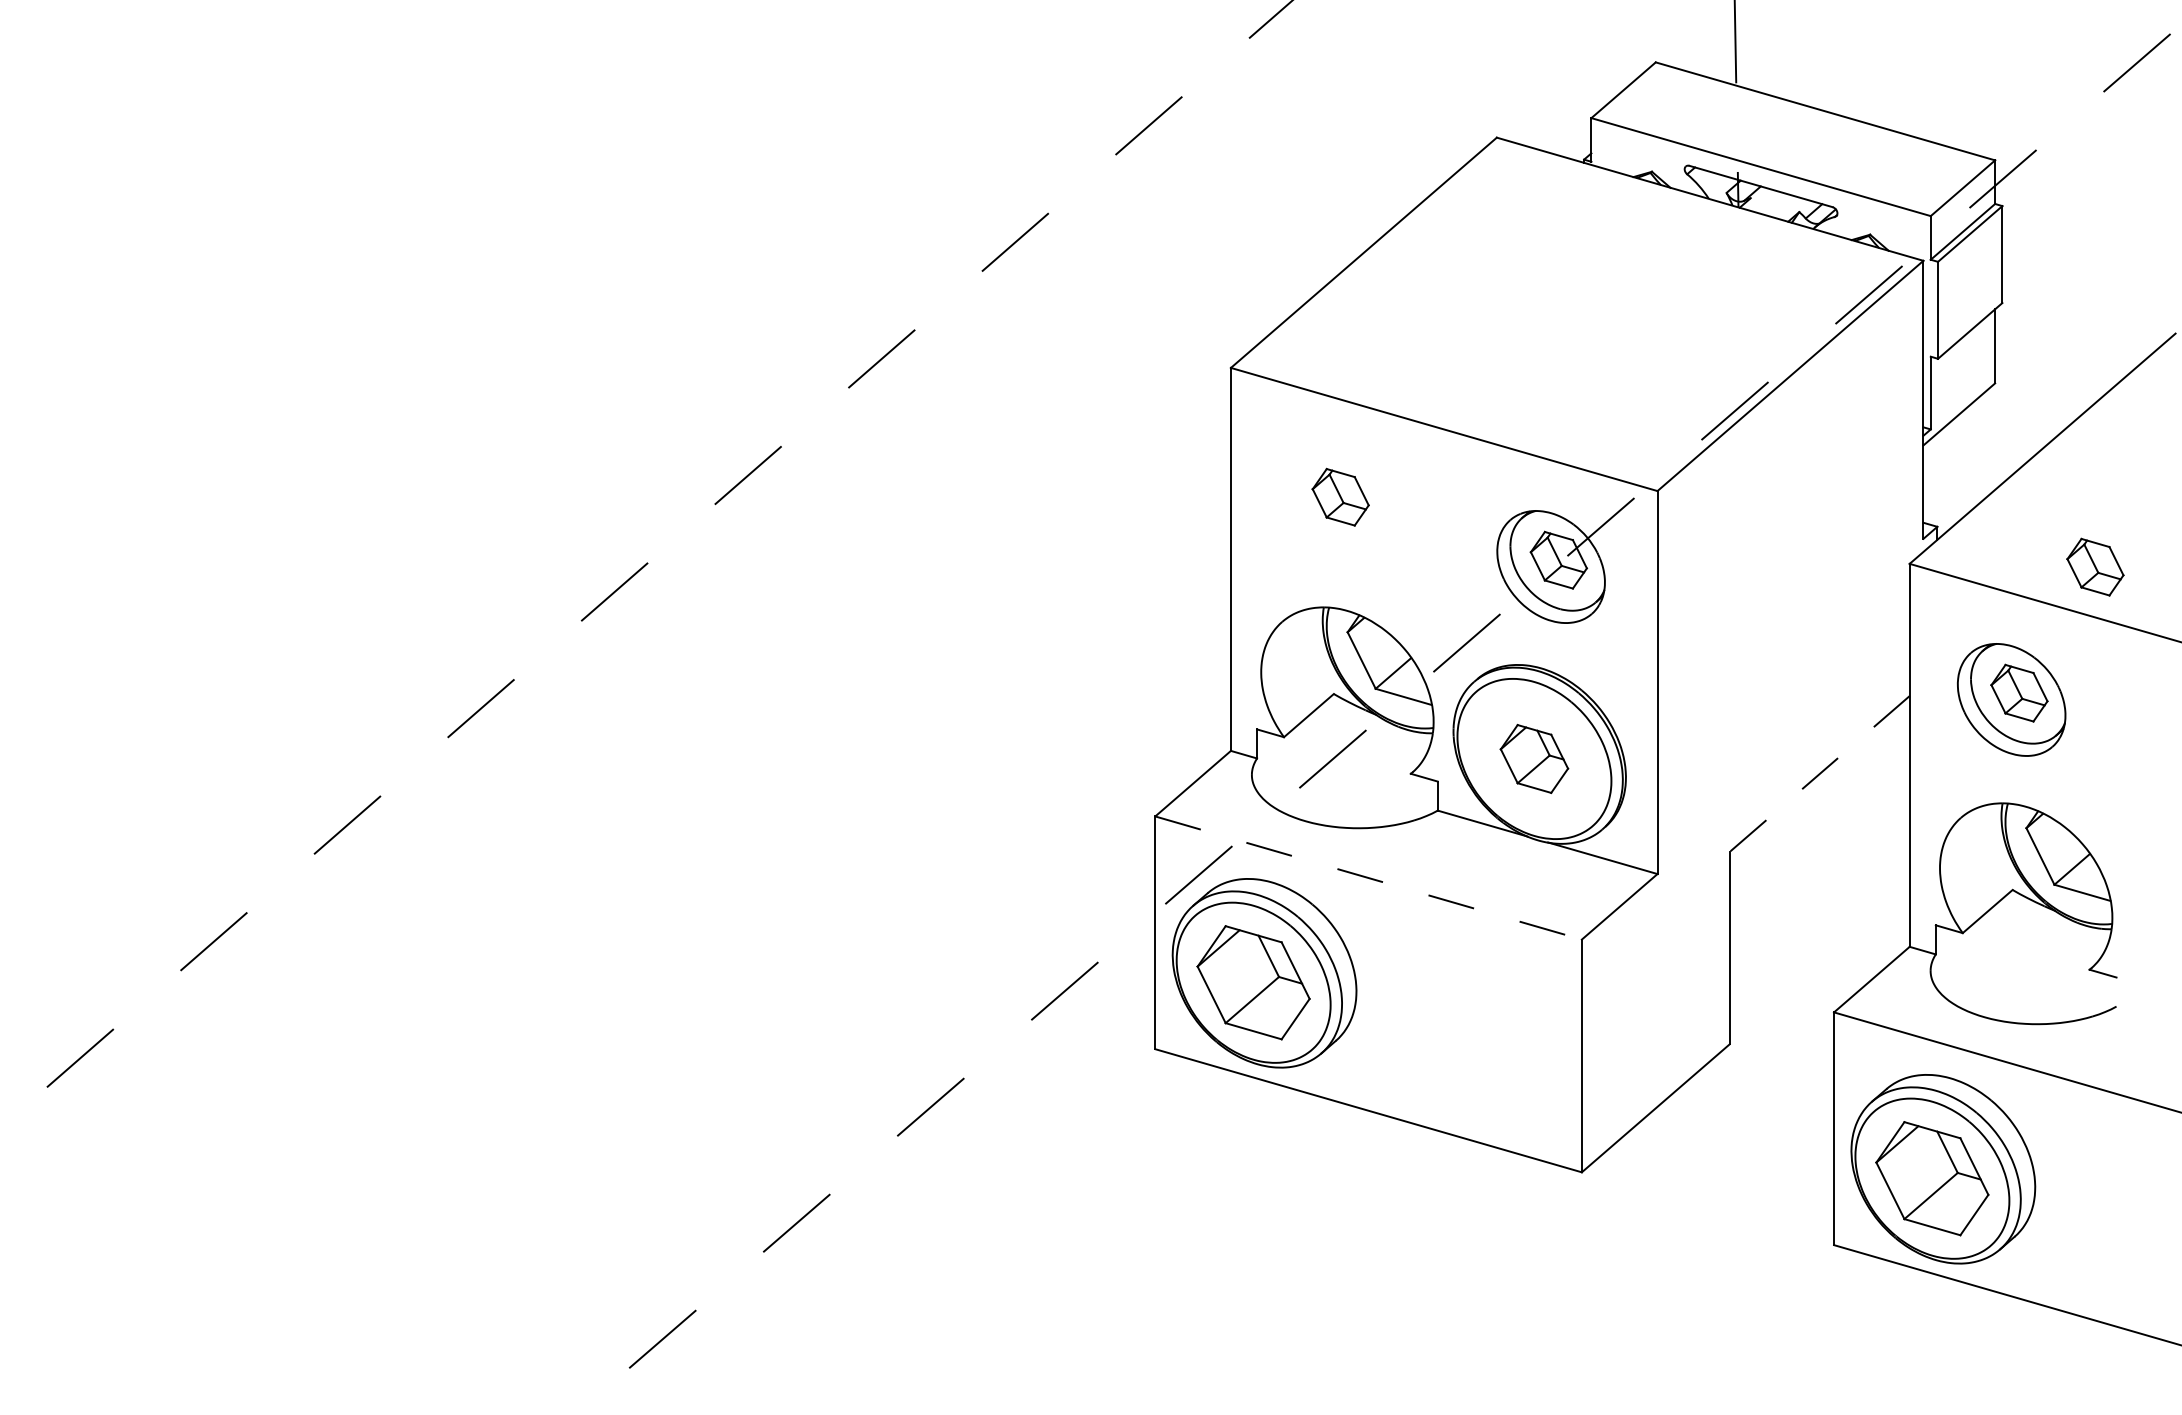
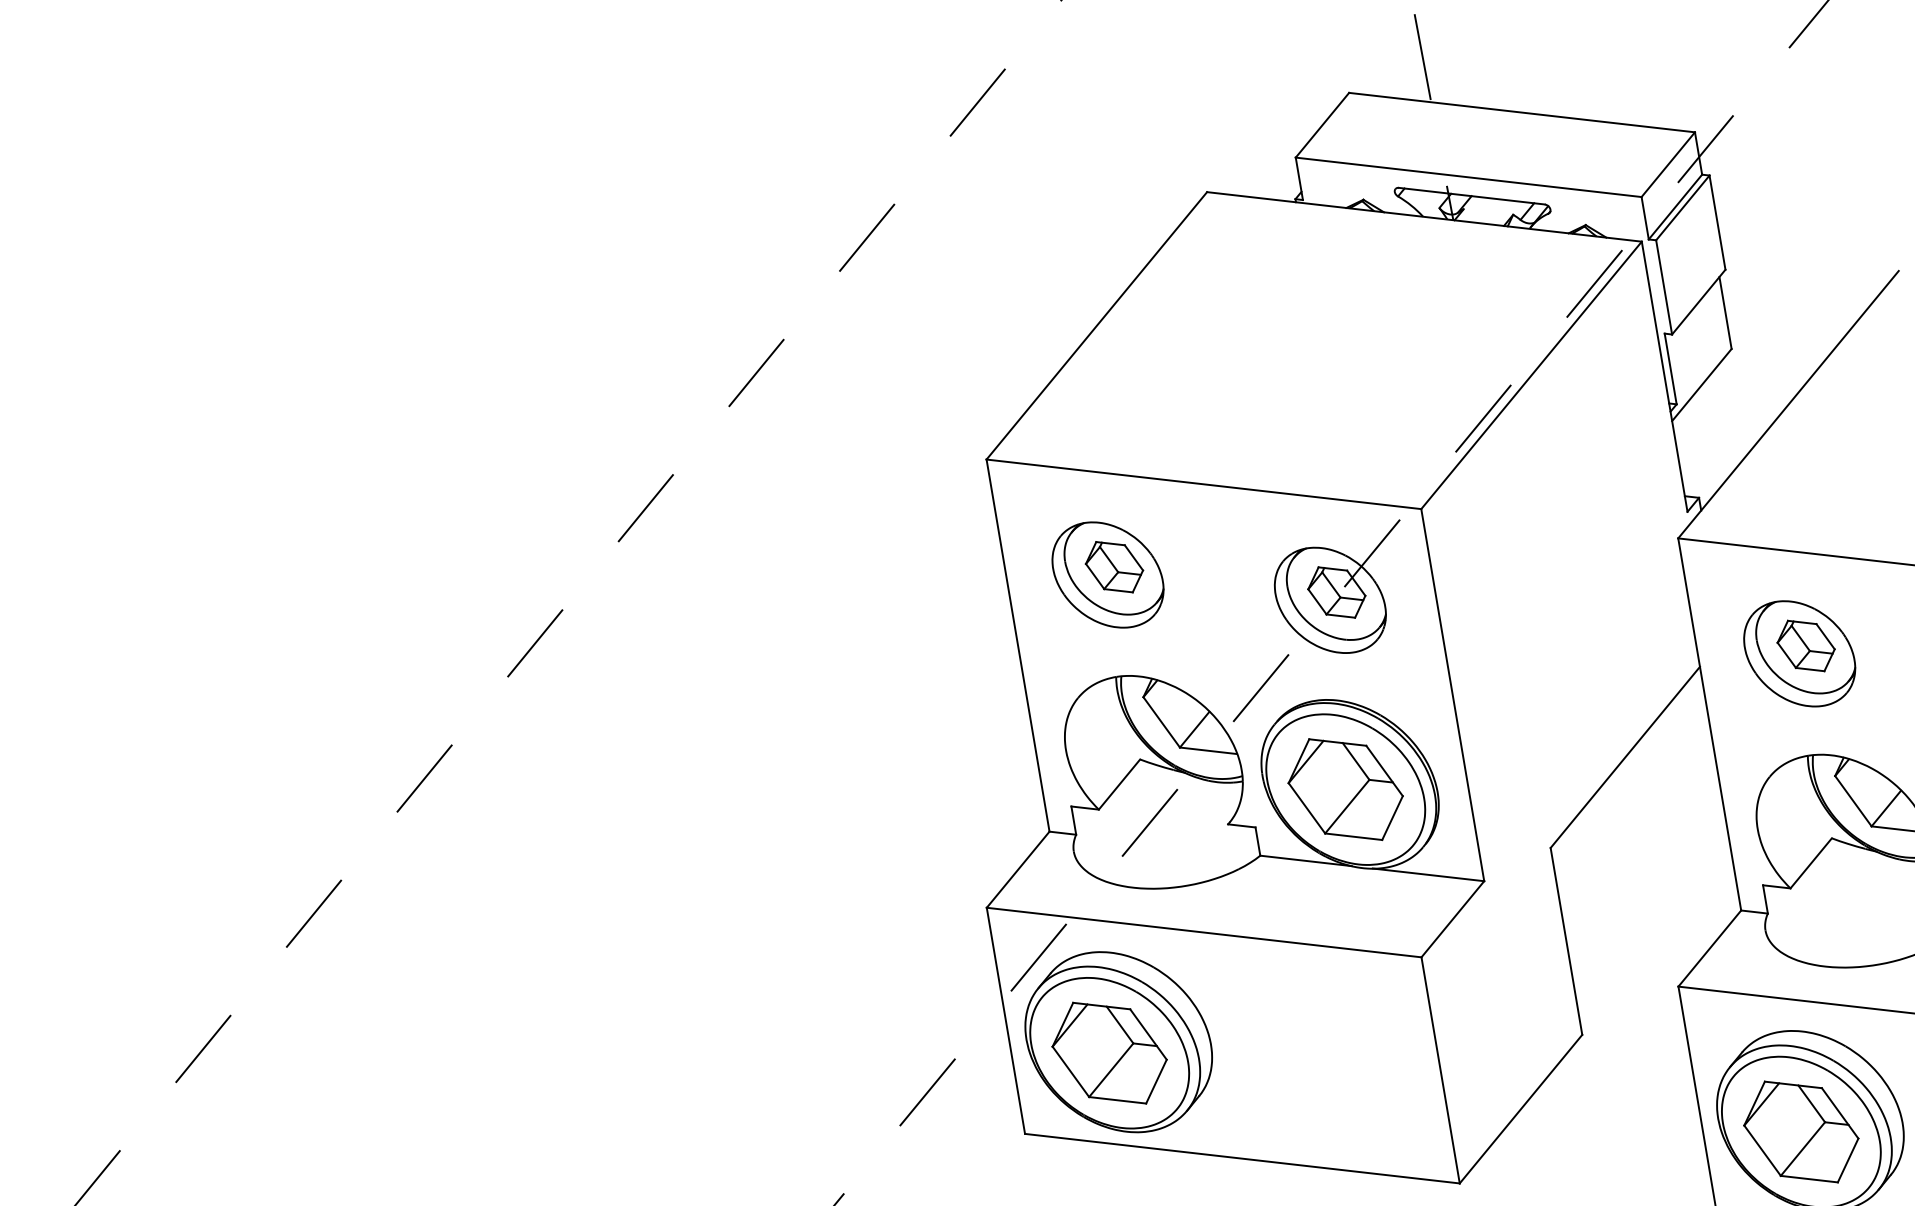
part: (1332, 503) -> (1107, 574), added
part: (2095, 566) -> (1859, 510), removed
part: (1534, 758) -> (1345, 789), size x1.67
line: (1819, 774) -> (1625, 757), dashed -> solid
line: (1369, 878) -> (1205, 932), dashed -> solid

